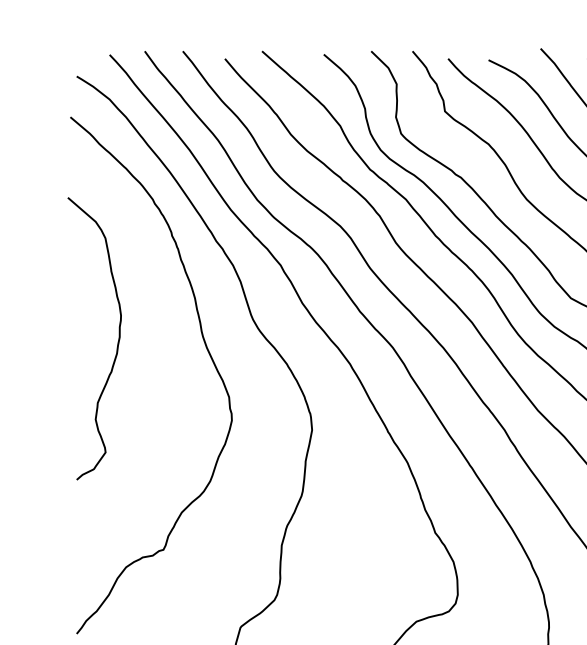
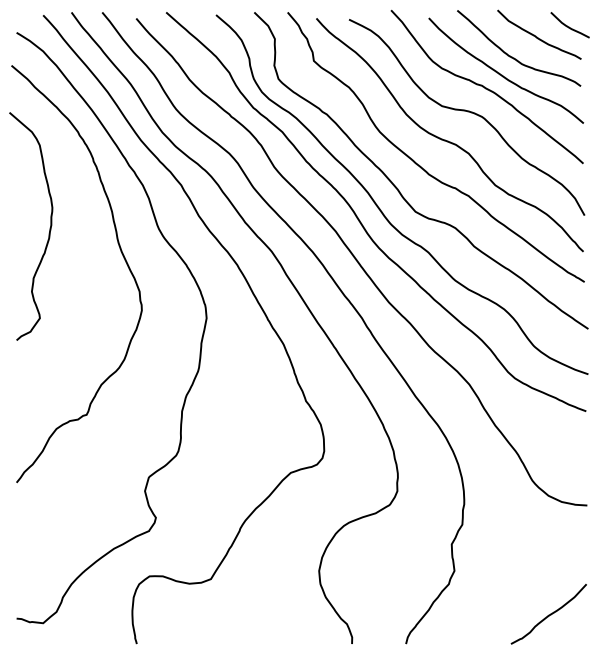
curve: (117, 341) -> (49, 228), moved

